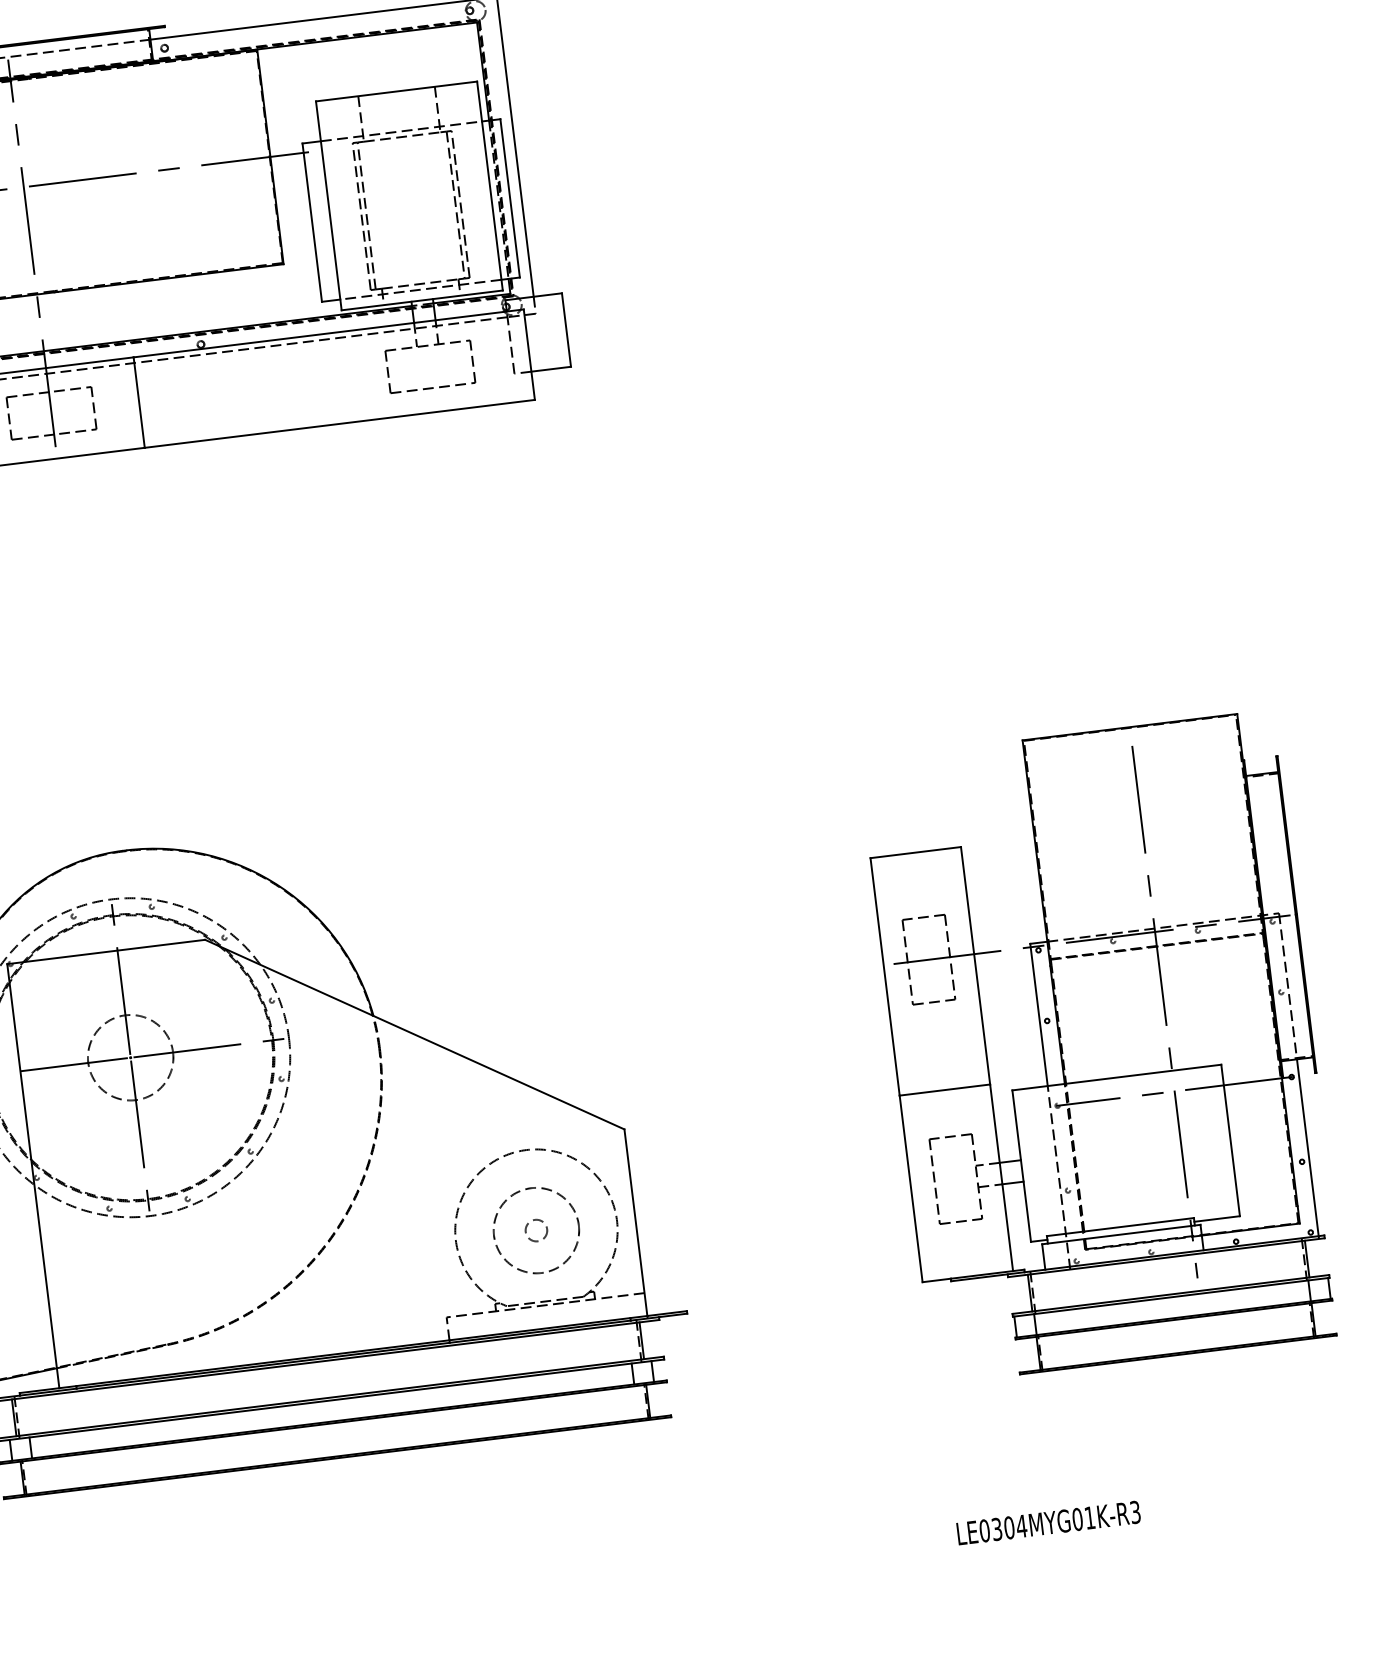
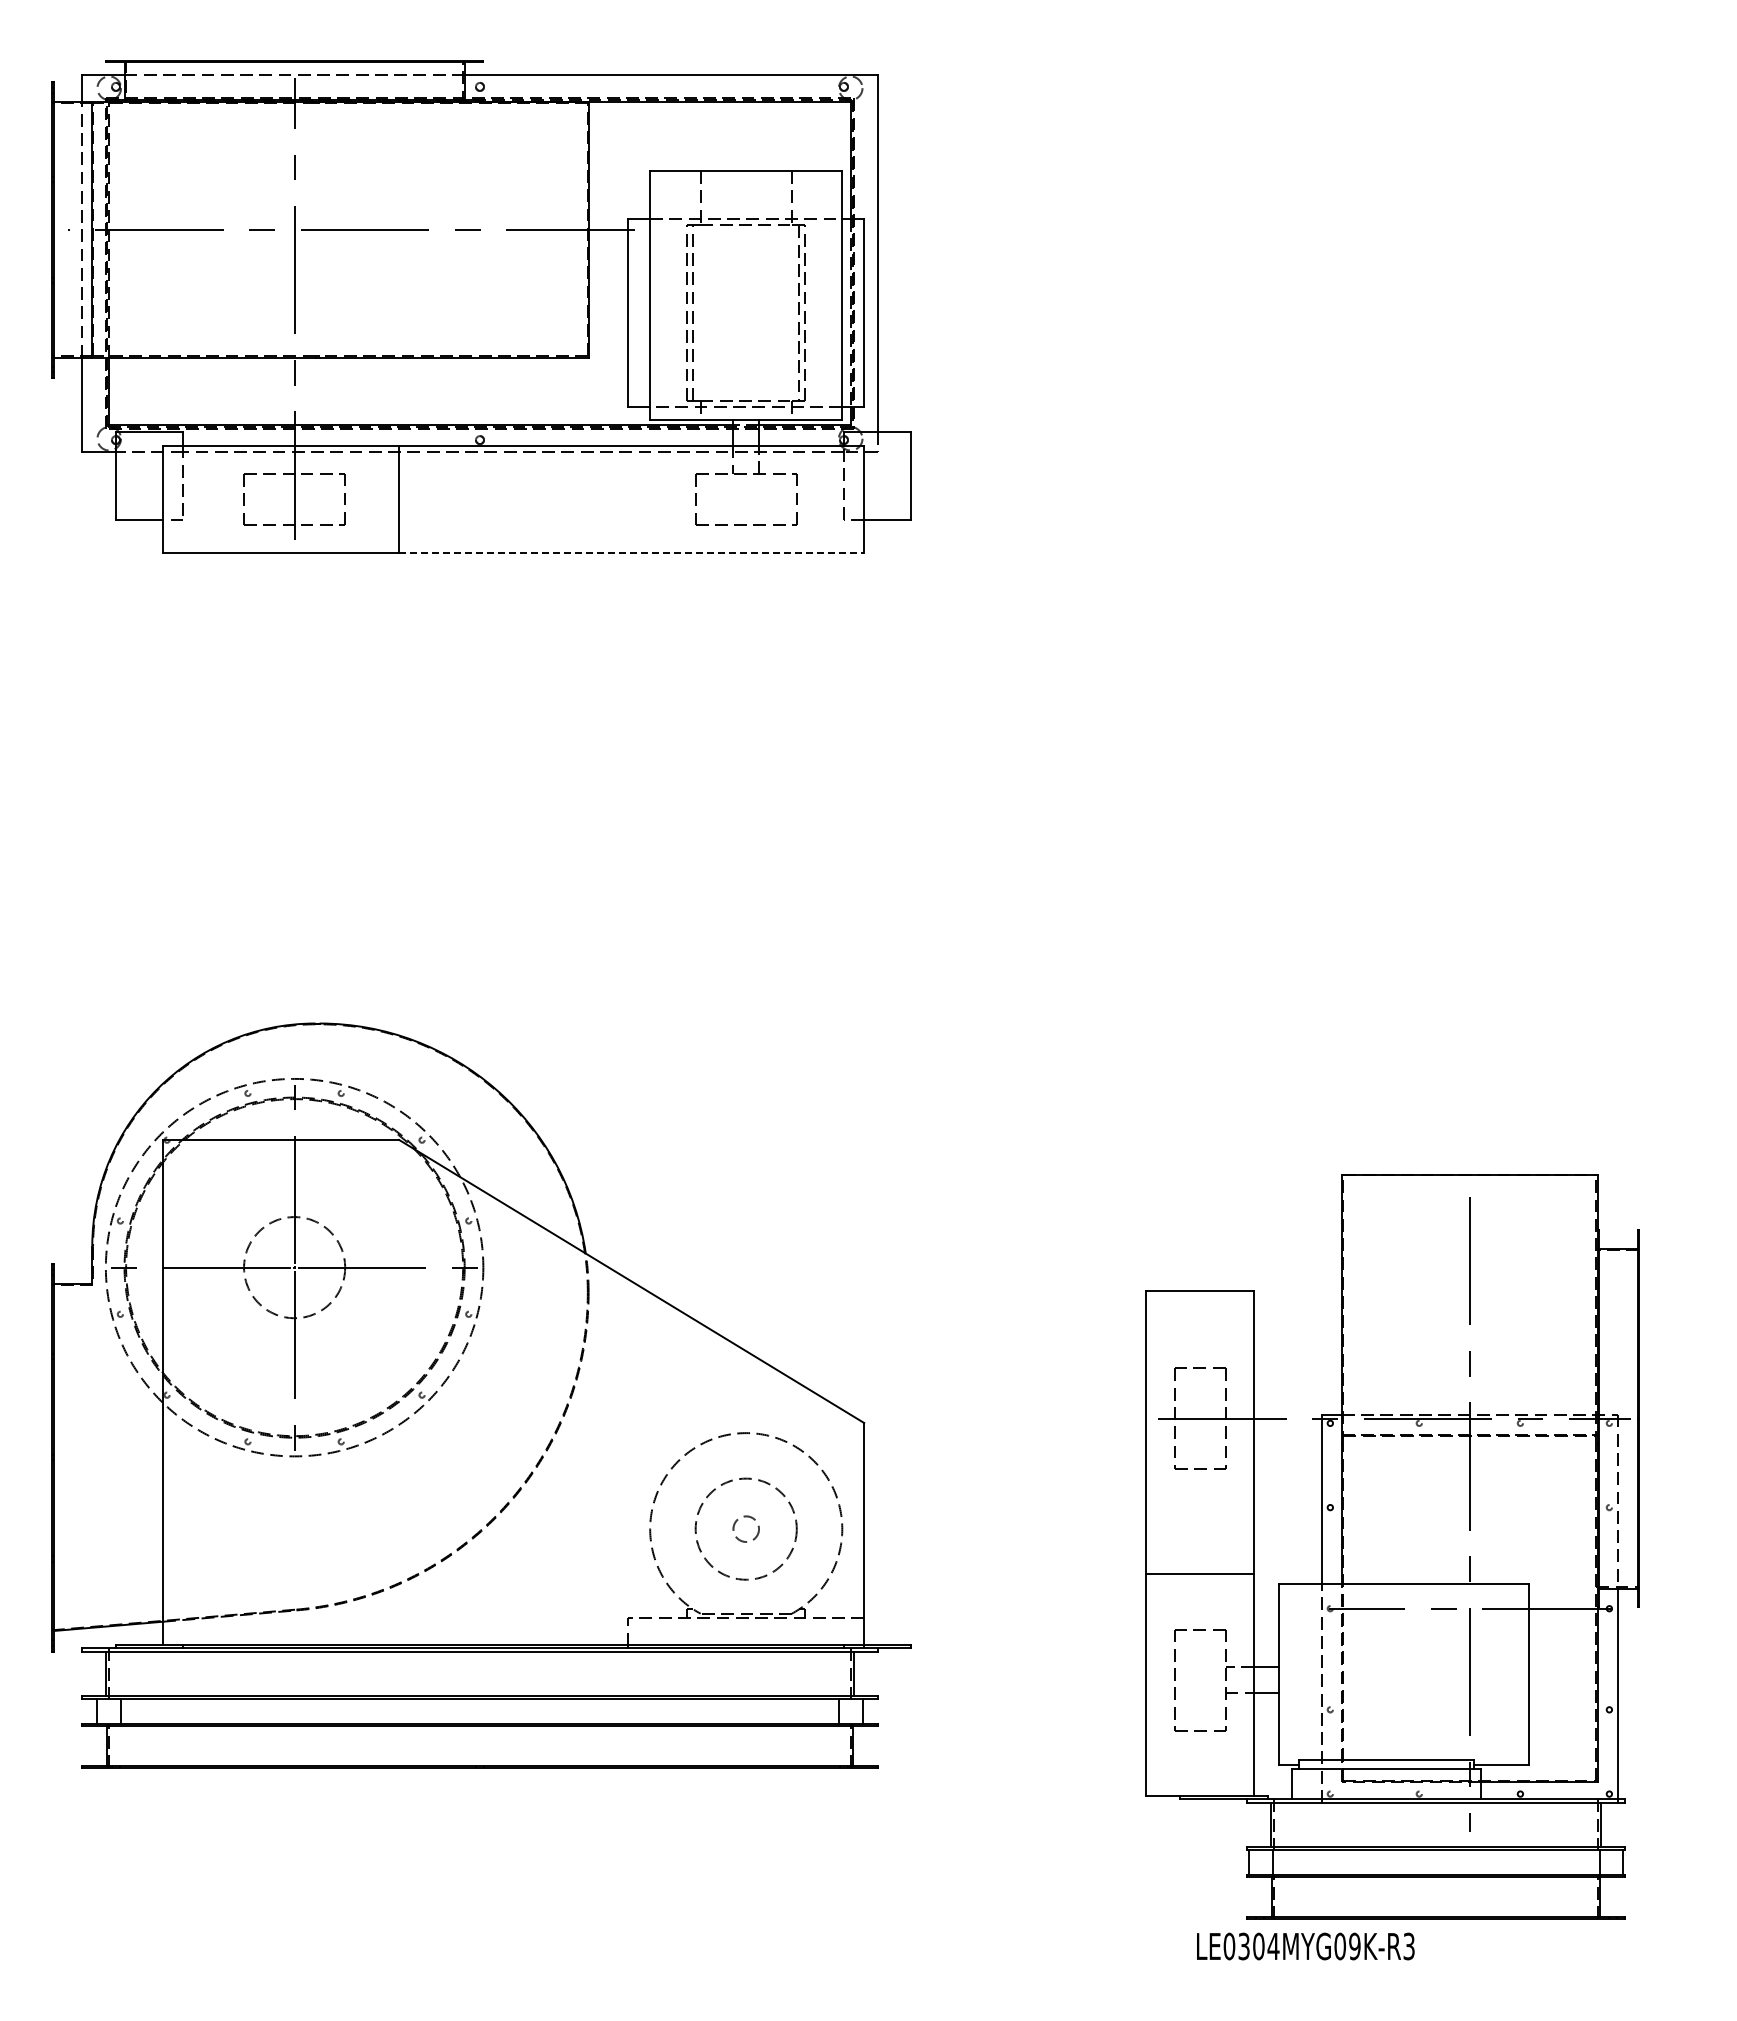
line: (339, 424) -> (631, 553), solid -> dashed
part: (1103, 1047) -> (1392, 1546), moved
text: (1089, 1518) -> (1354, 1946), LE0304MYG01K-R3 -> LE0304MYG09K-R3

